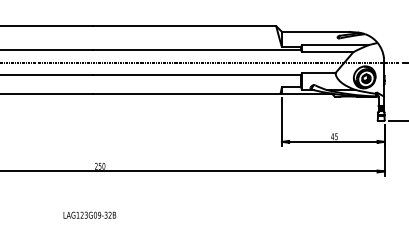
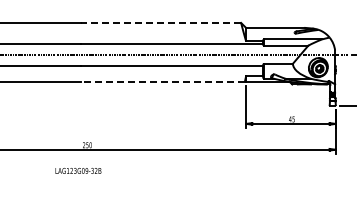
line: (183, 25) -> (160, 22), solid -> dashed
line: (186, 93) -> (162, 81), solid -> dashed
text: (89, 214) -> (78, 170), moved

